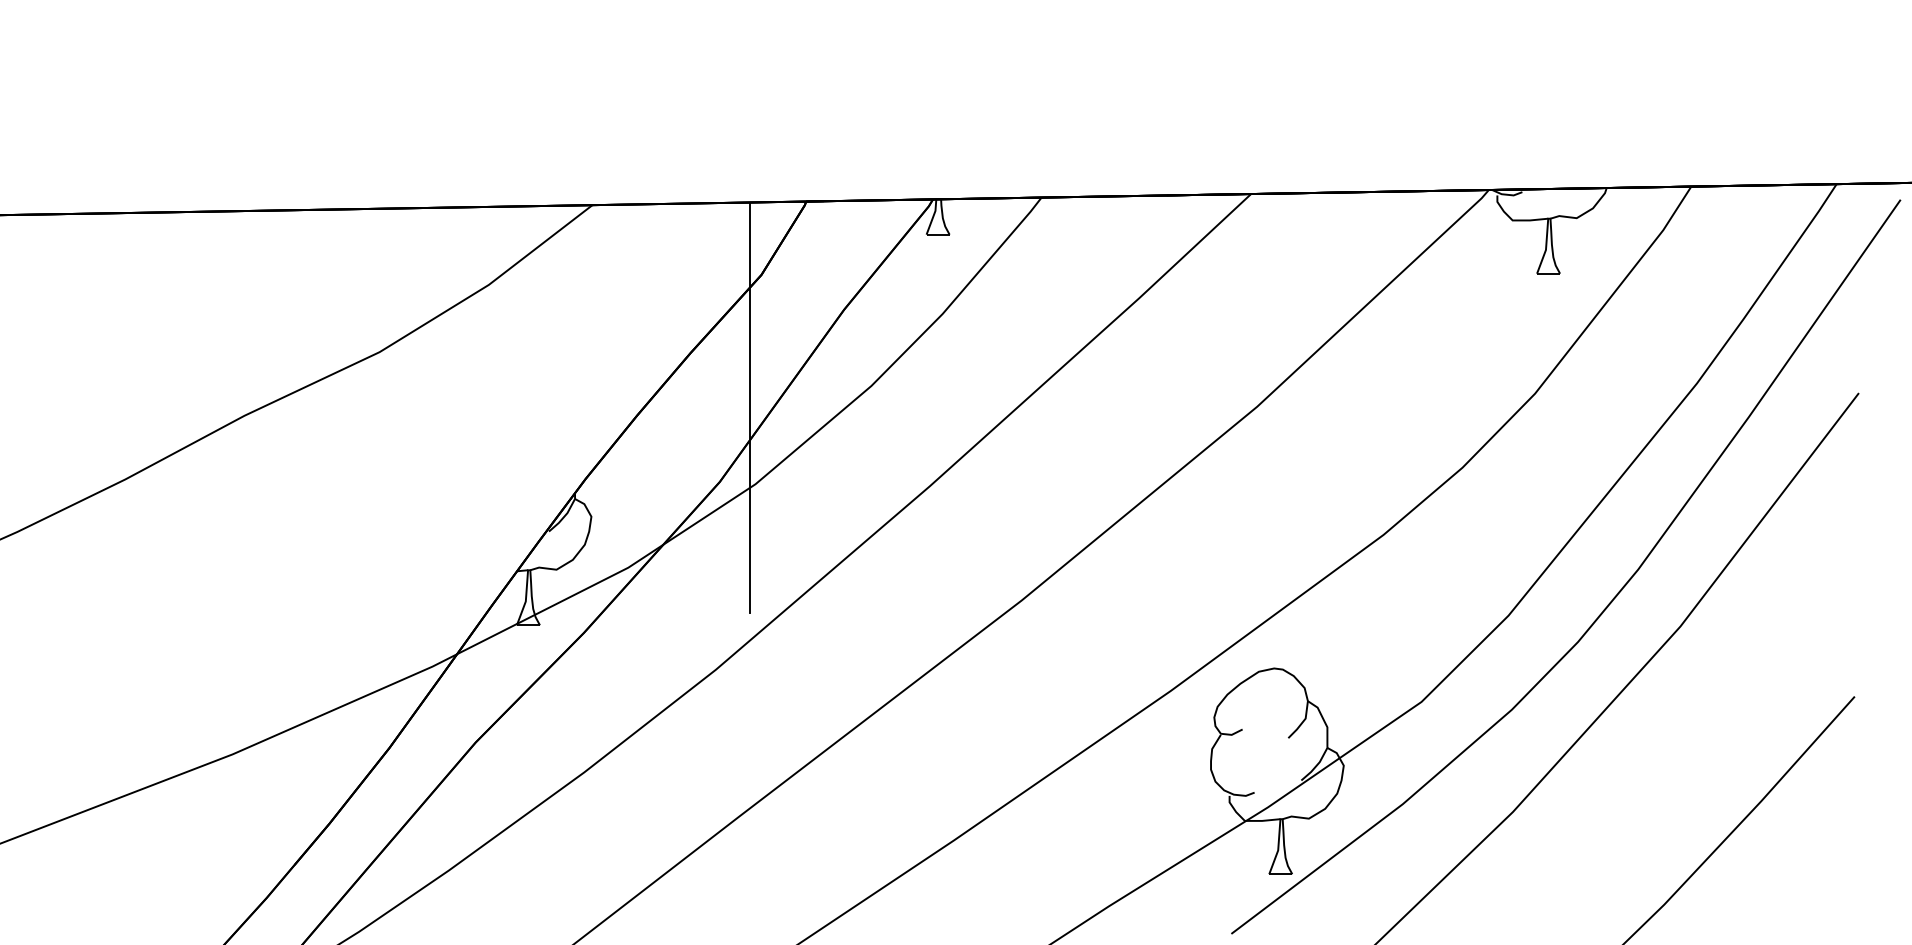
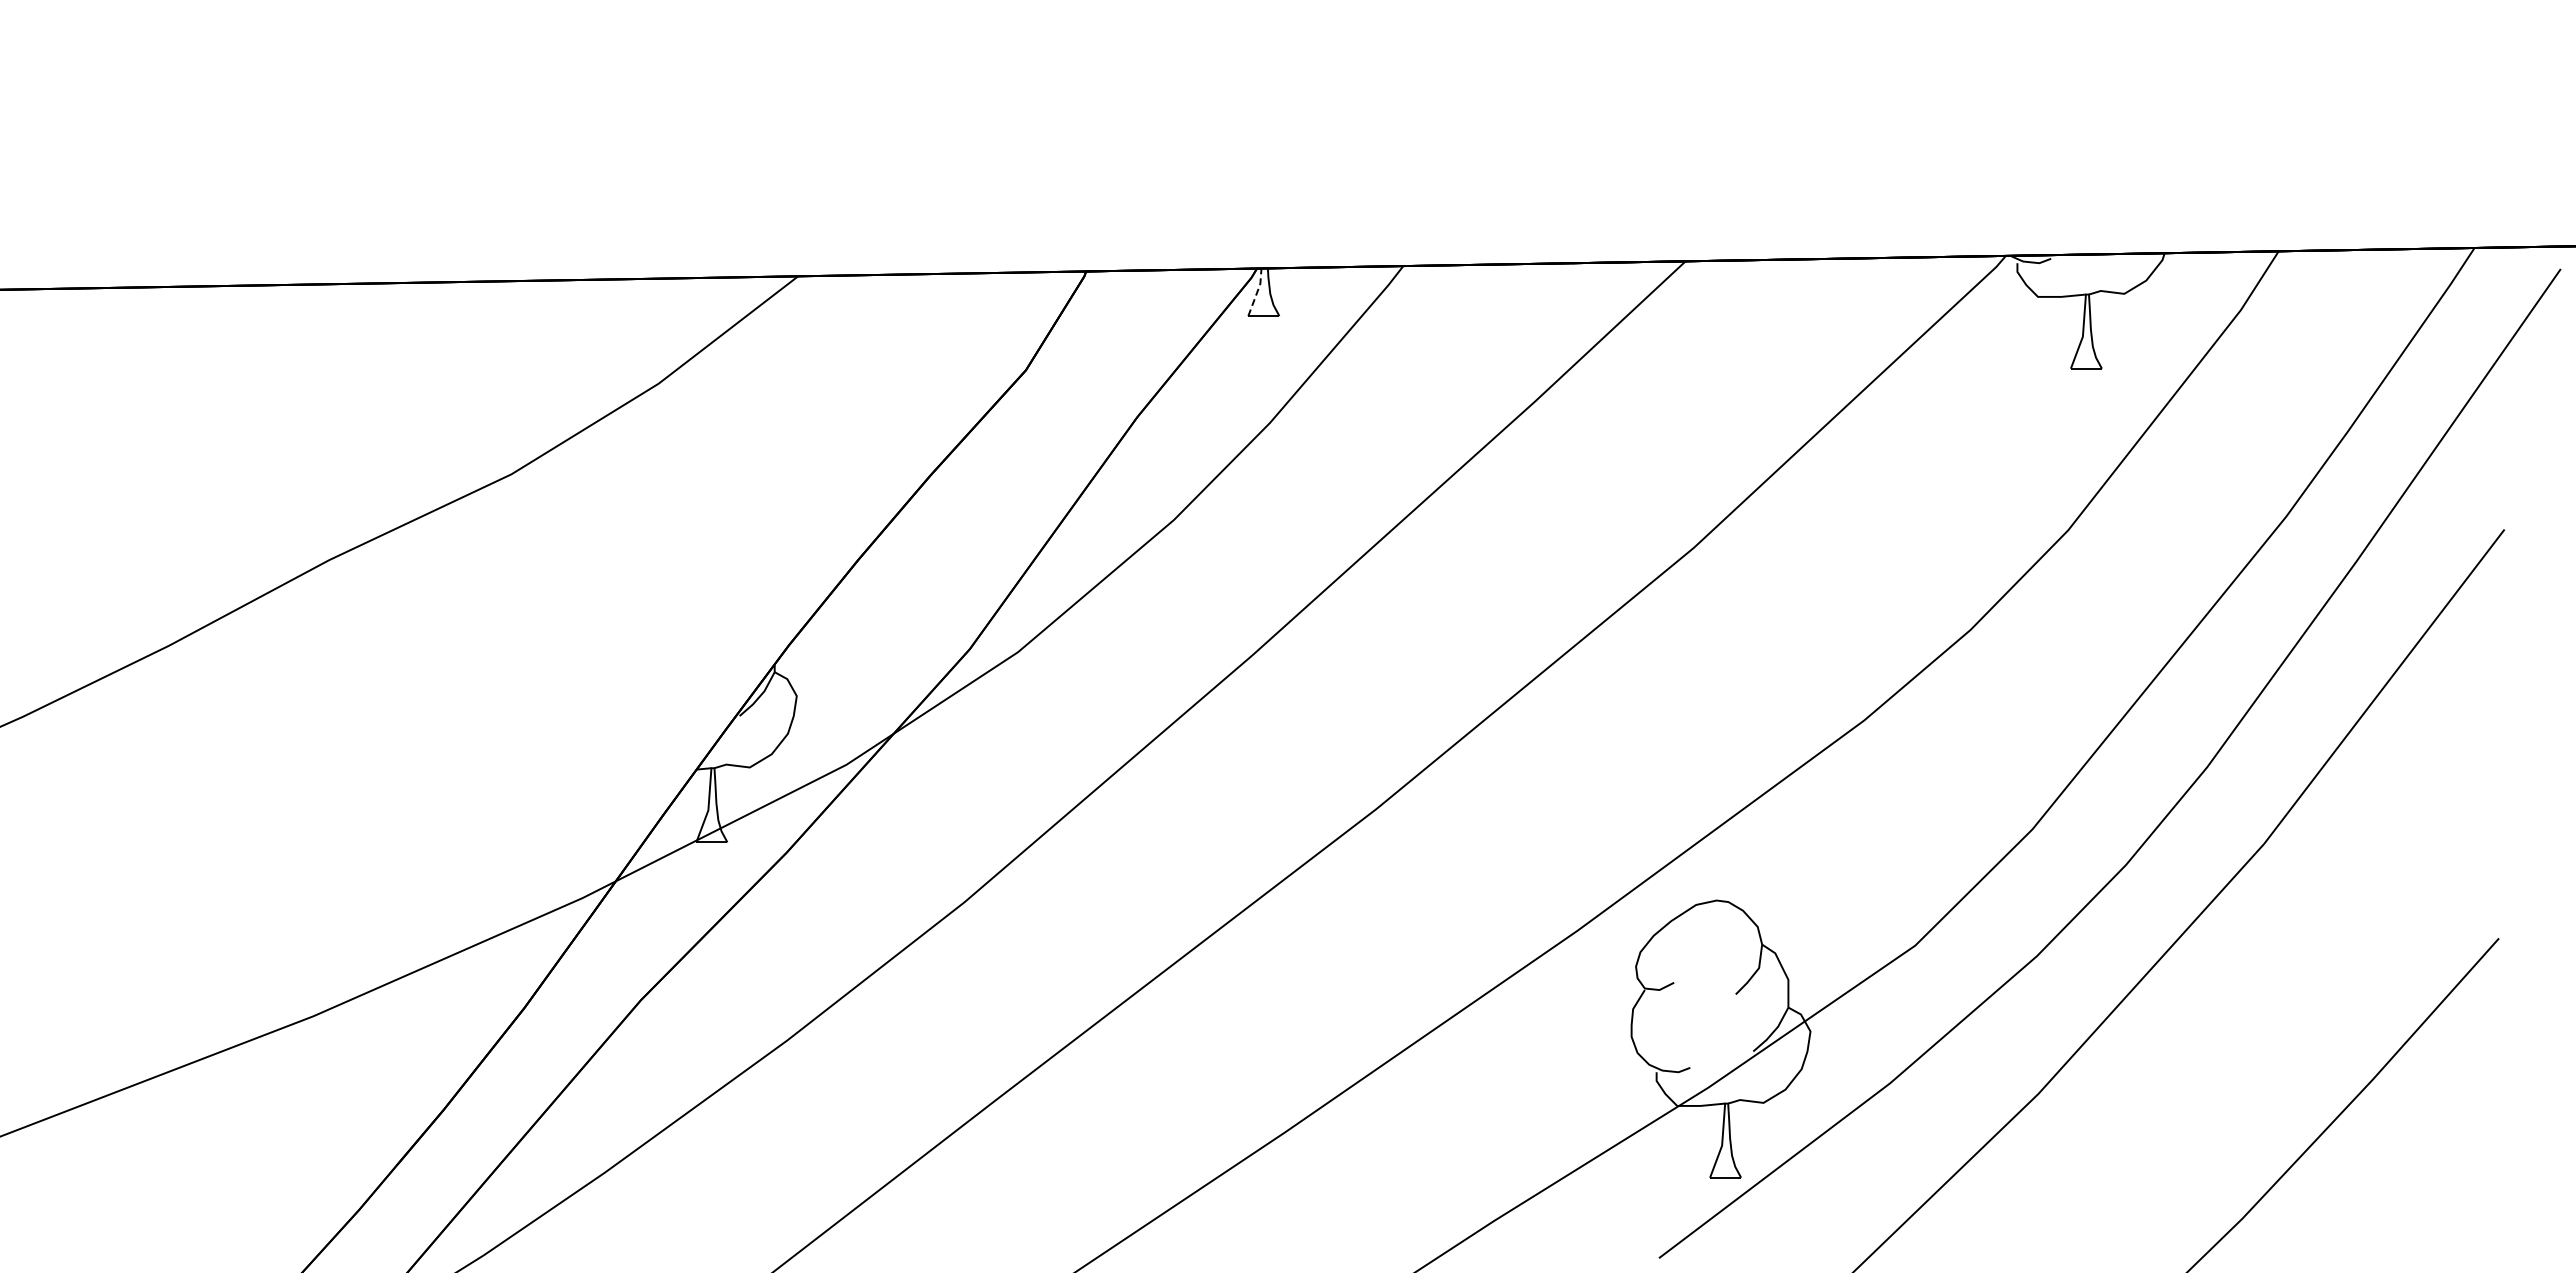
line: (933, 217) -> (1257, 292), solid -> dashed
line: (750, 407) -> (1010, 548), removed

